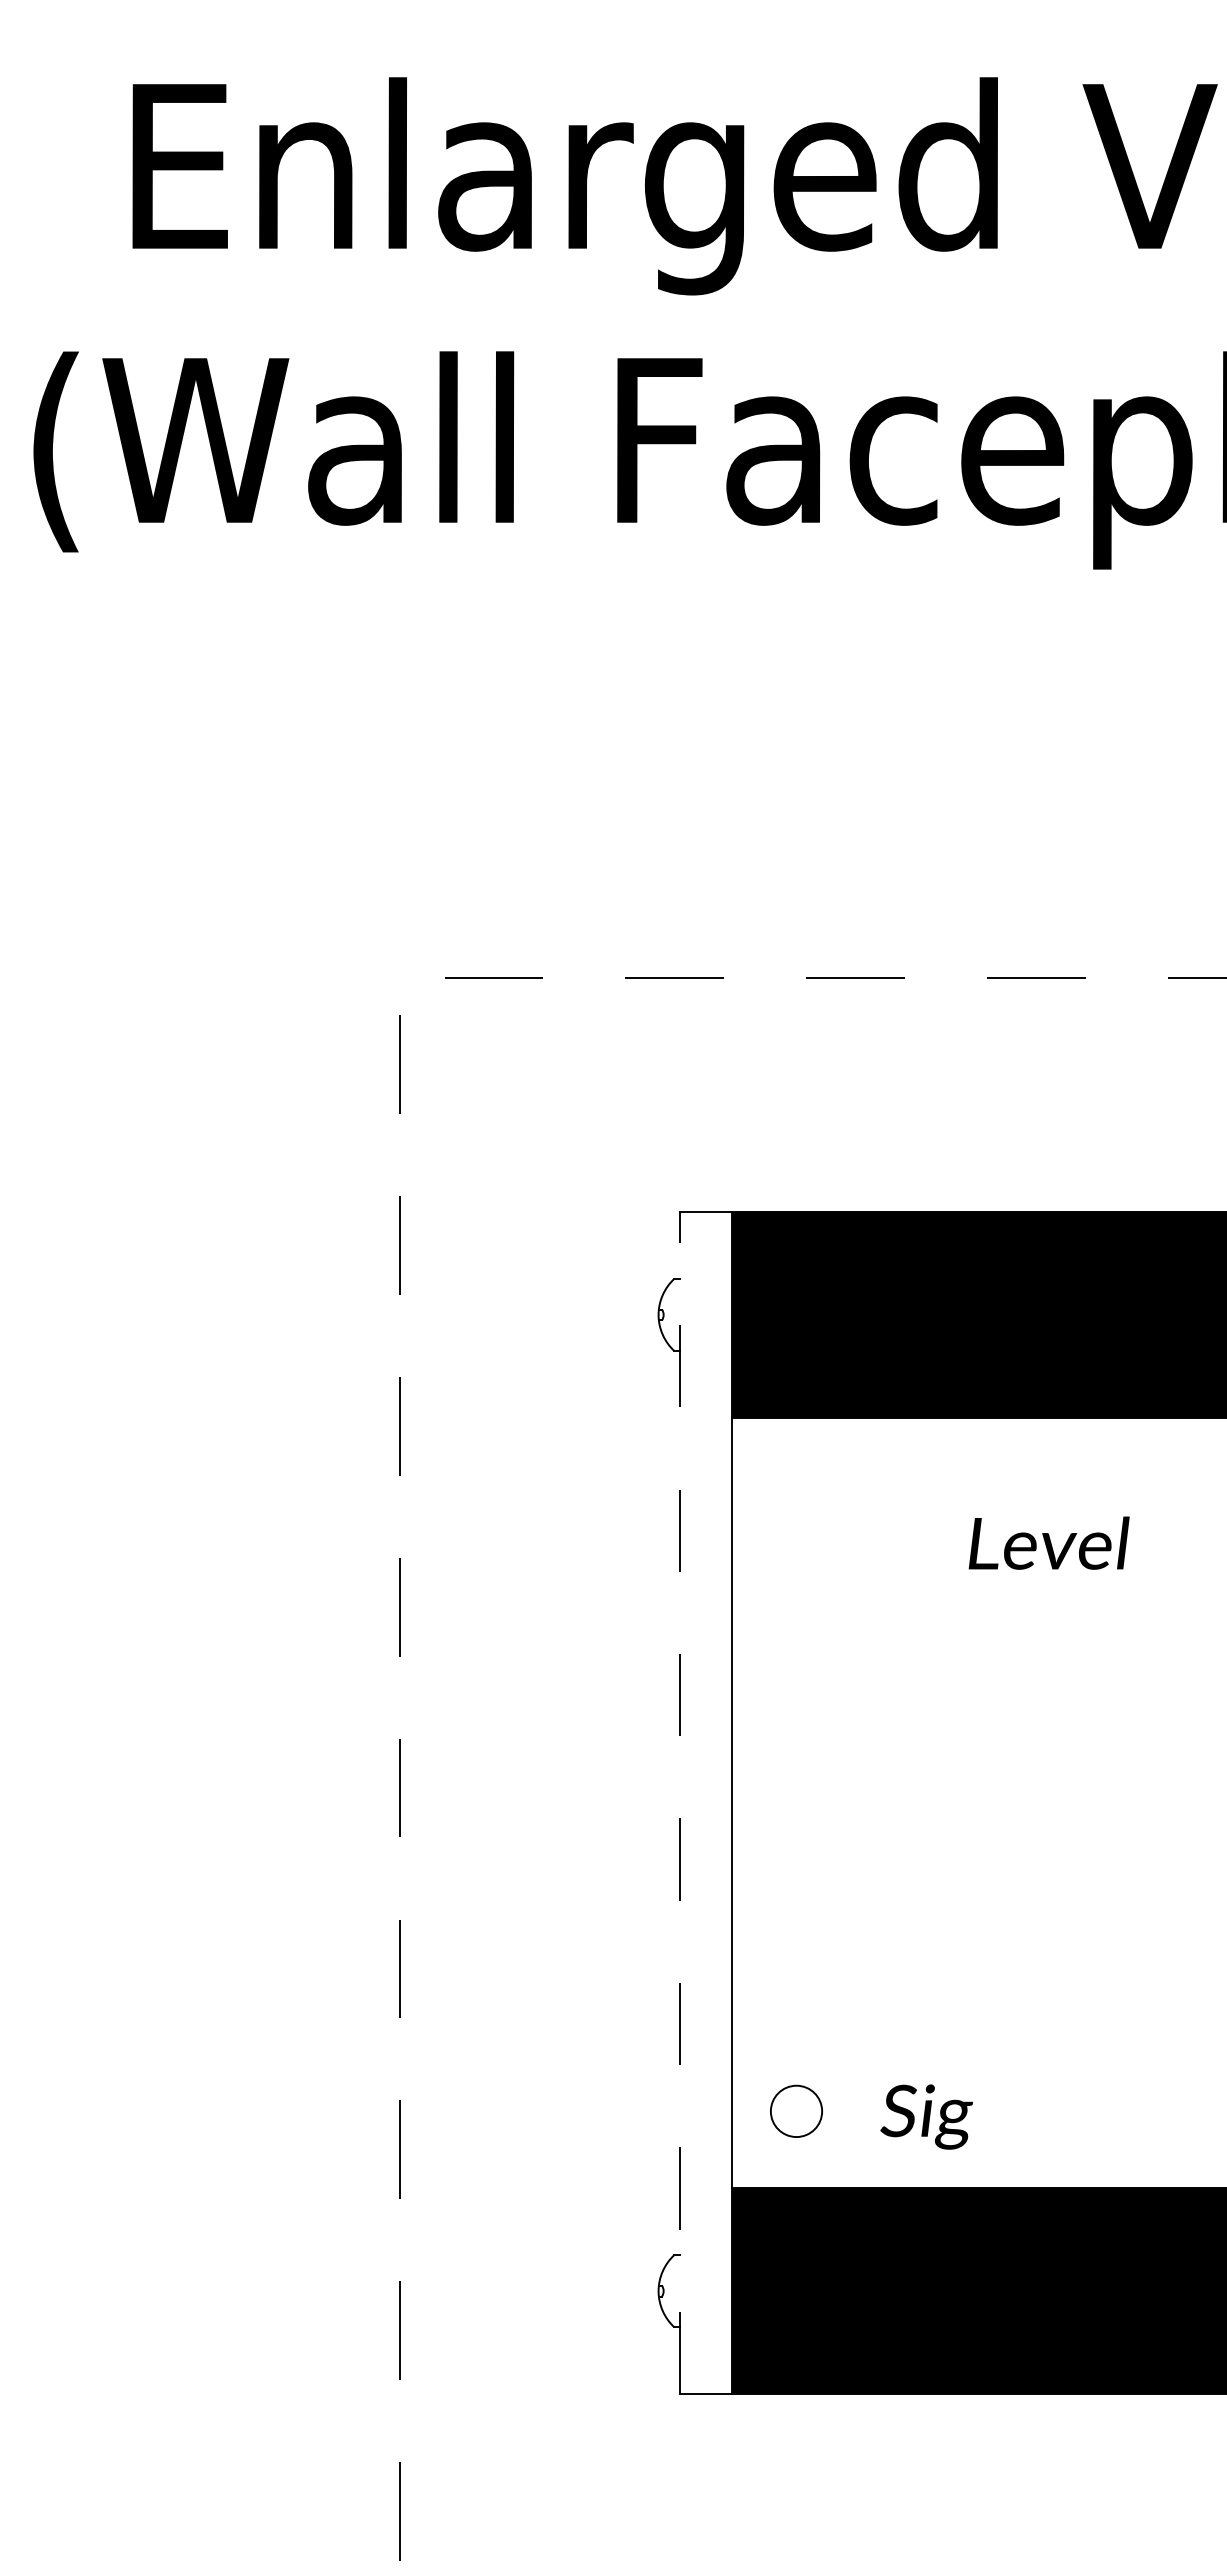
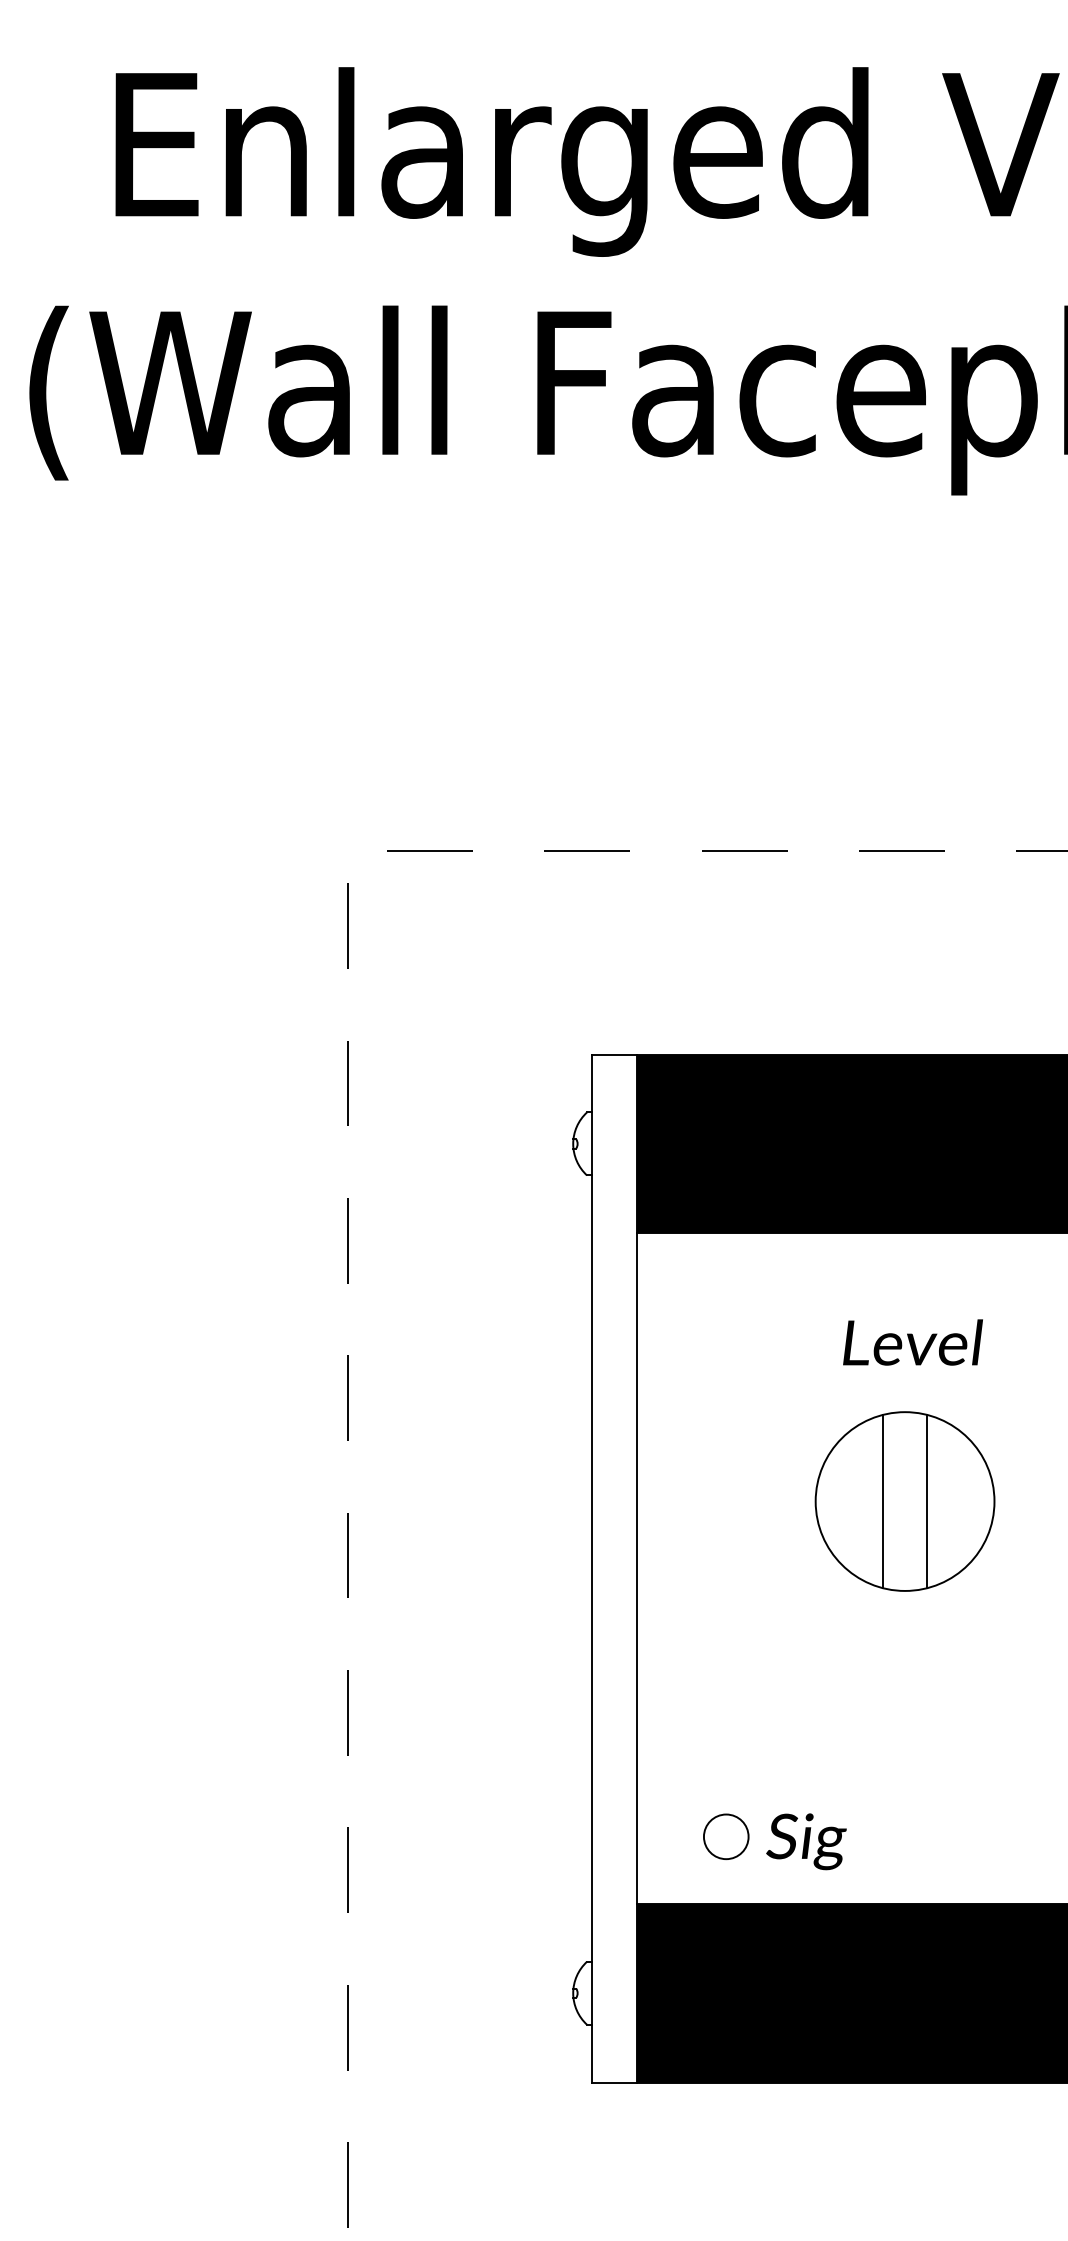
part: (1039, 1725) -> (904, 1501), added
line: (680, 1803) -> (592, 1568), dashed -> solid
circle: (796, 2110) -> (726, 1836), moved

